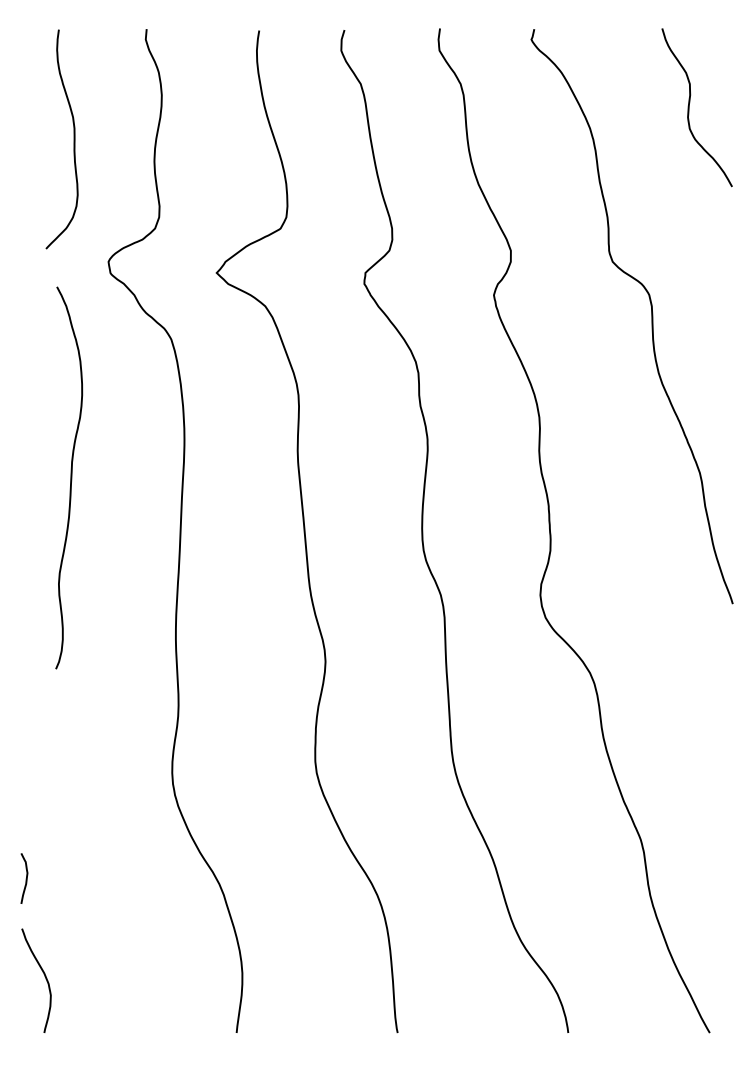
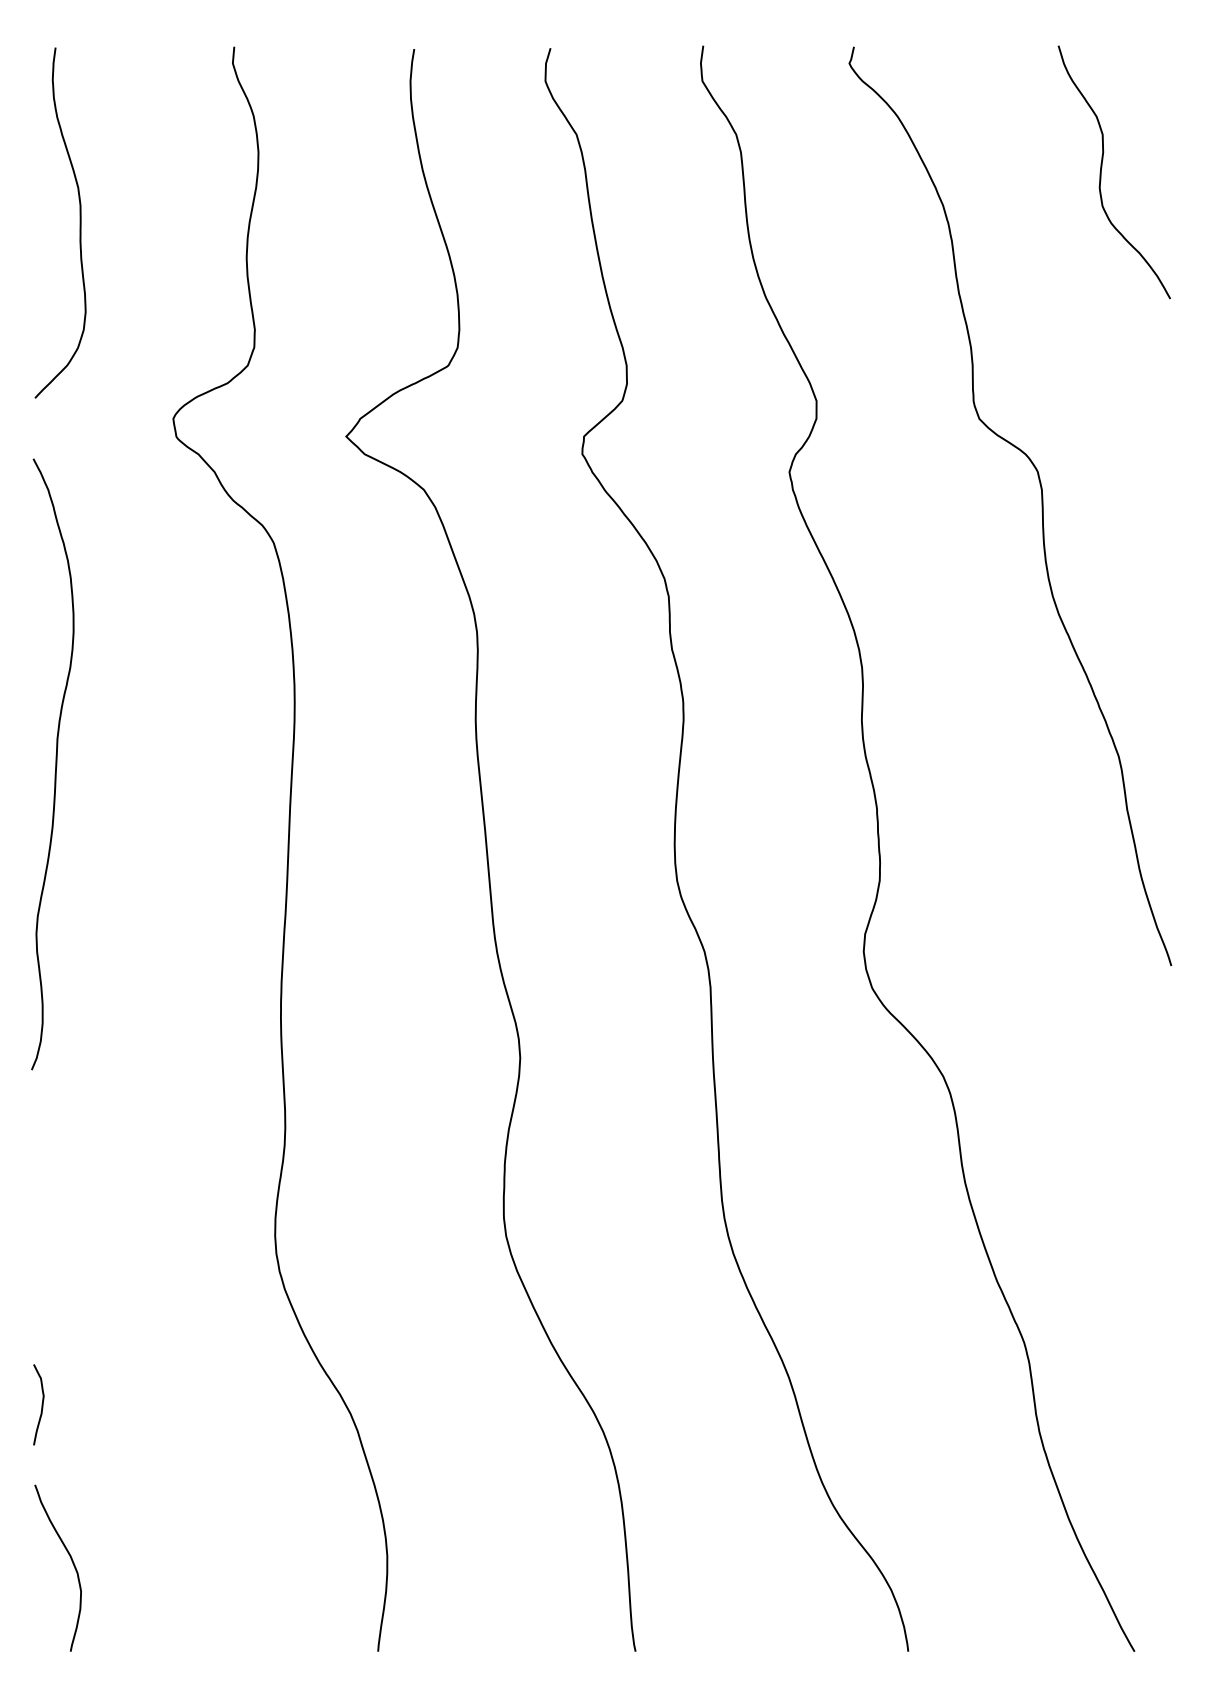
curve: (73, 139) -> (78, 223), moved
curve: (70, 477) -> (54, 763), moved

